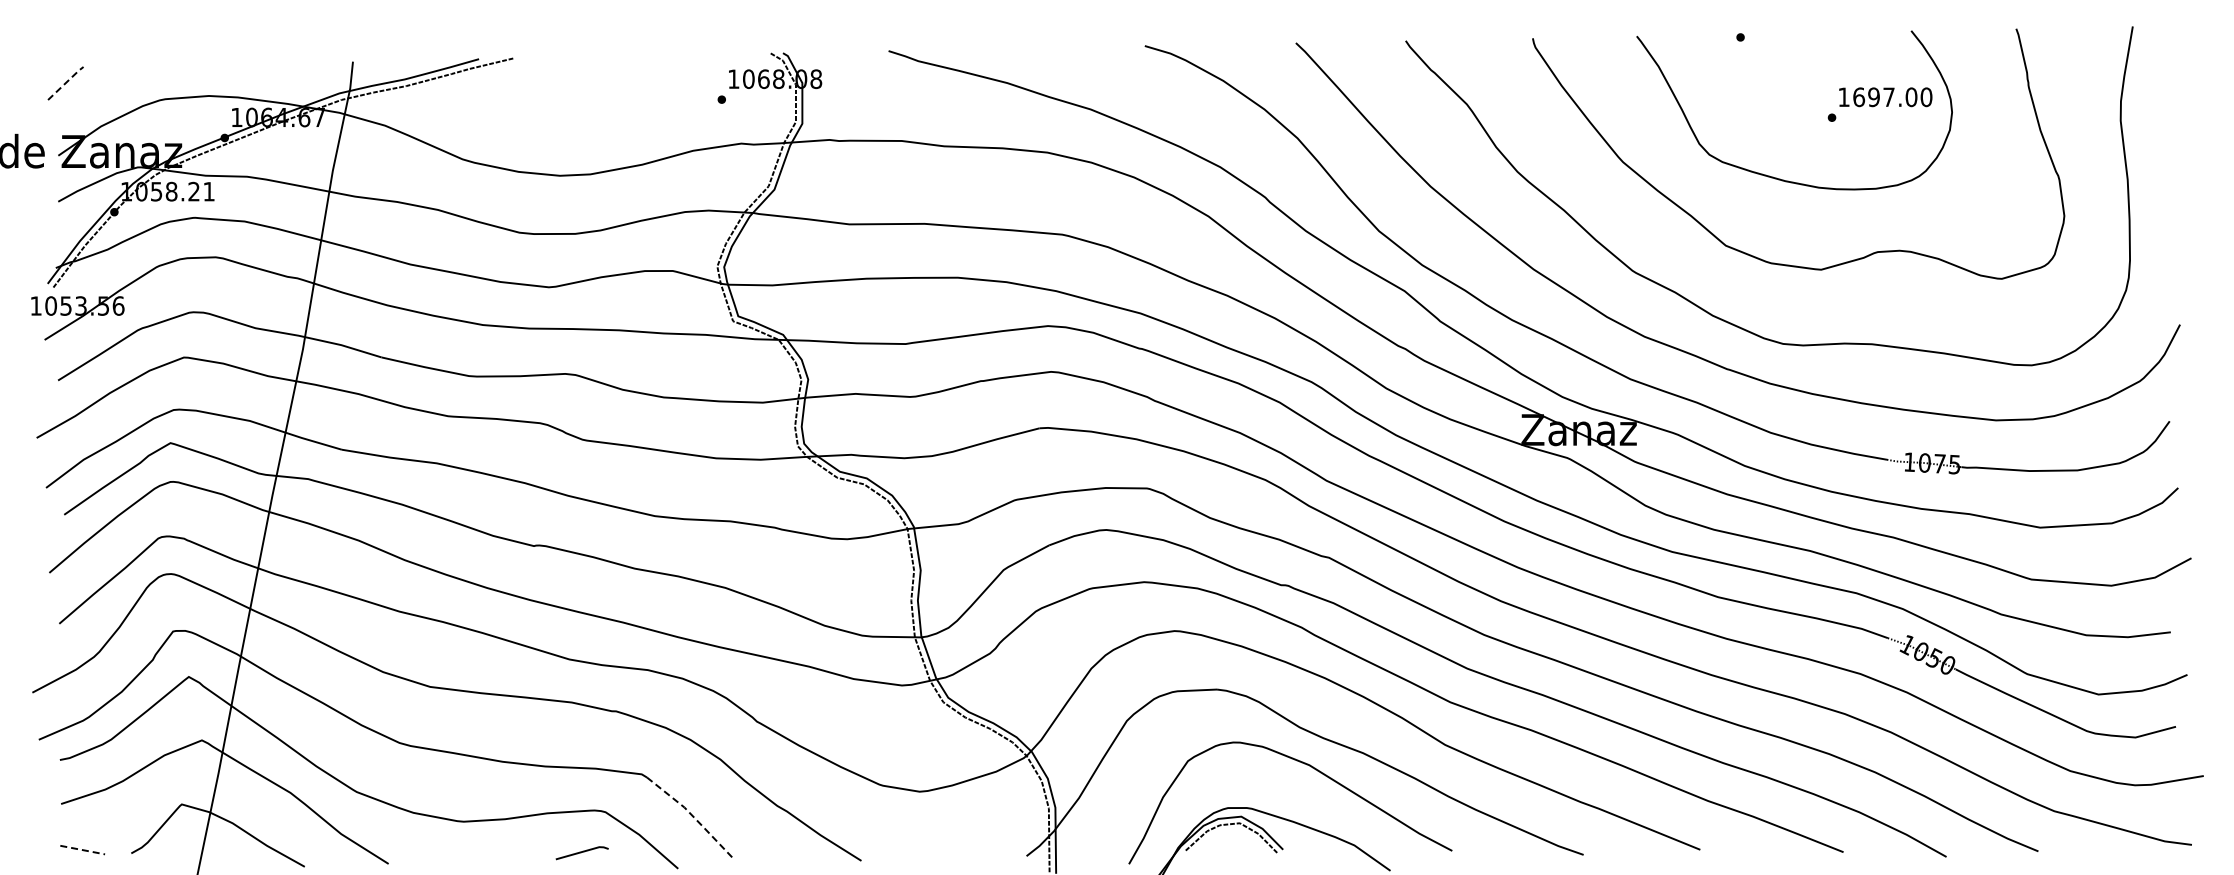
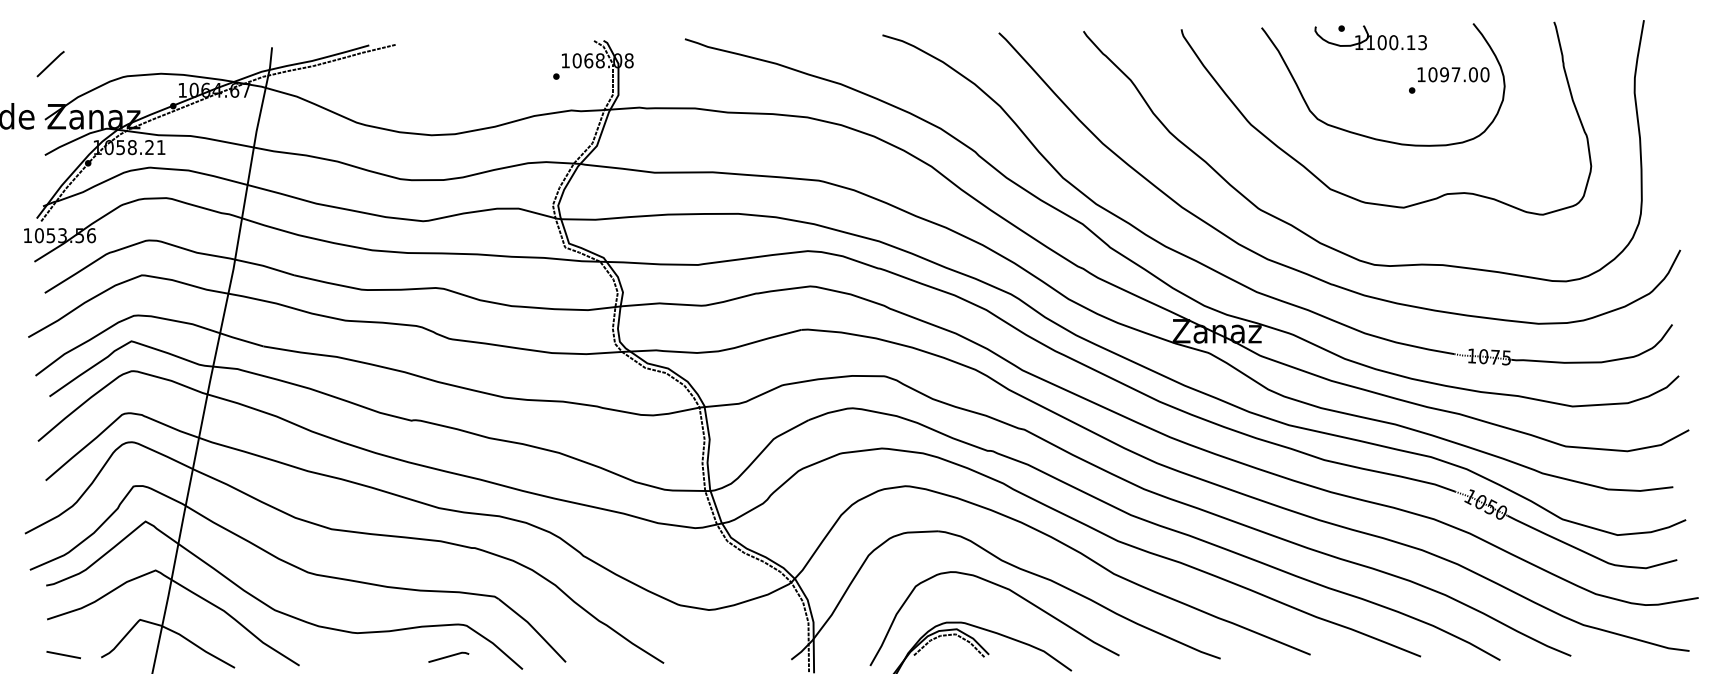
part: (1778, 49) -> (1370, 37), added
line: (66, 82) -> (51, 63), dashed -> solid
text: (1859, 96) -> (1433, 74), 1697.00 -> 1097.00
line: (693, 816) -> (534, 629), dashed -> solid
line: (82, 850) -> (63, 655), dashed -> solid

